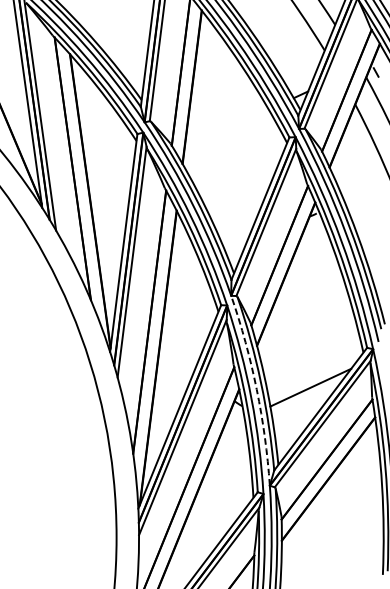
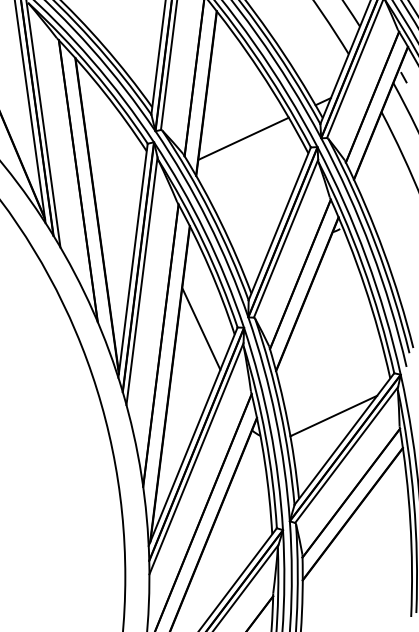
line: (226, 129) -> (243, 138), added
line: (187, 306) -> (201, 328), added
arc: (256, 389) -> (275, 417), dashed -> solid

